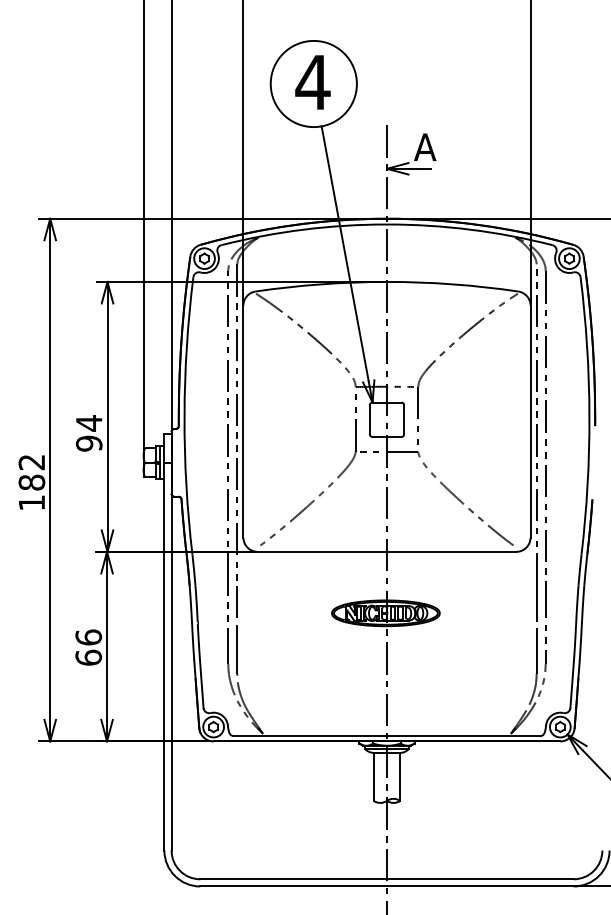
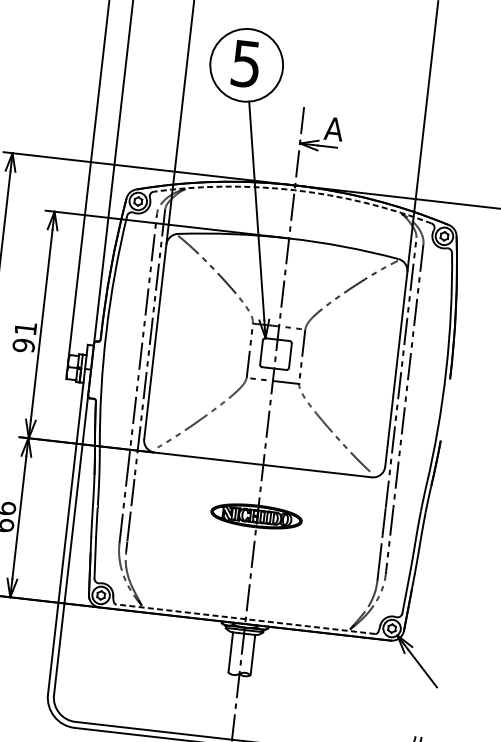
text: (312, 82) -> (245, 63), 4 -> 5
arc: (386, 224) -> (294, 190), solid -> dashed
text: (89, 423) -> (25, 328), 94 -> 91
line: (386, 735) -> (245, 619), solid -> dashed

